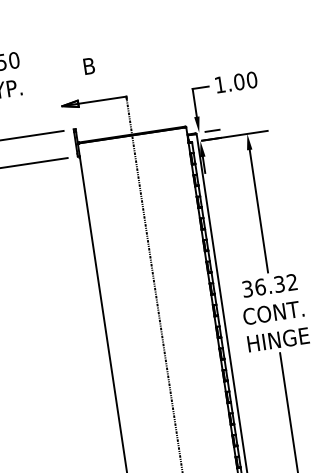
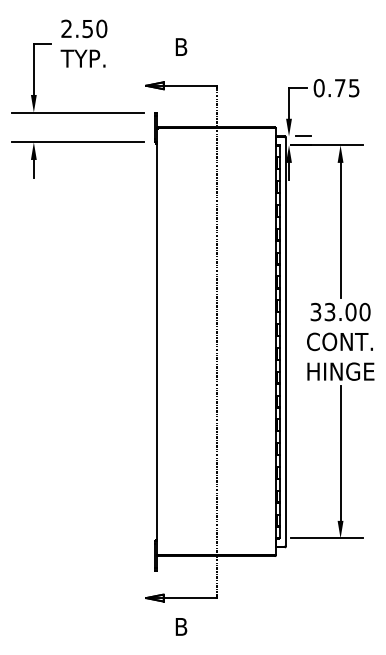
text: (235, 82) -> (336, 88), 1.00 -> 0.75
text: (276, 284) -> (347, 311), 36.32 -> 33.00

